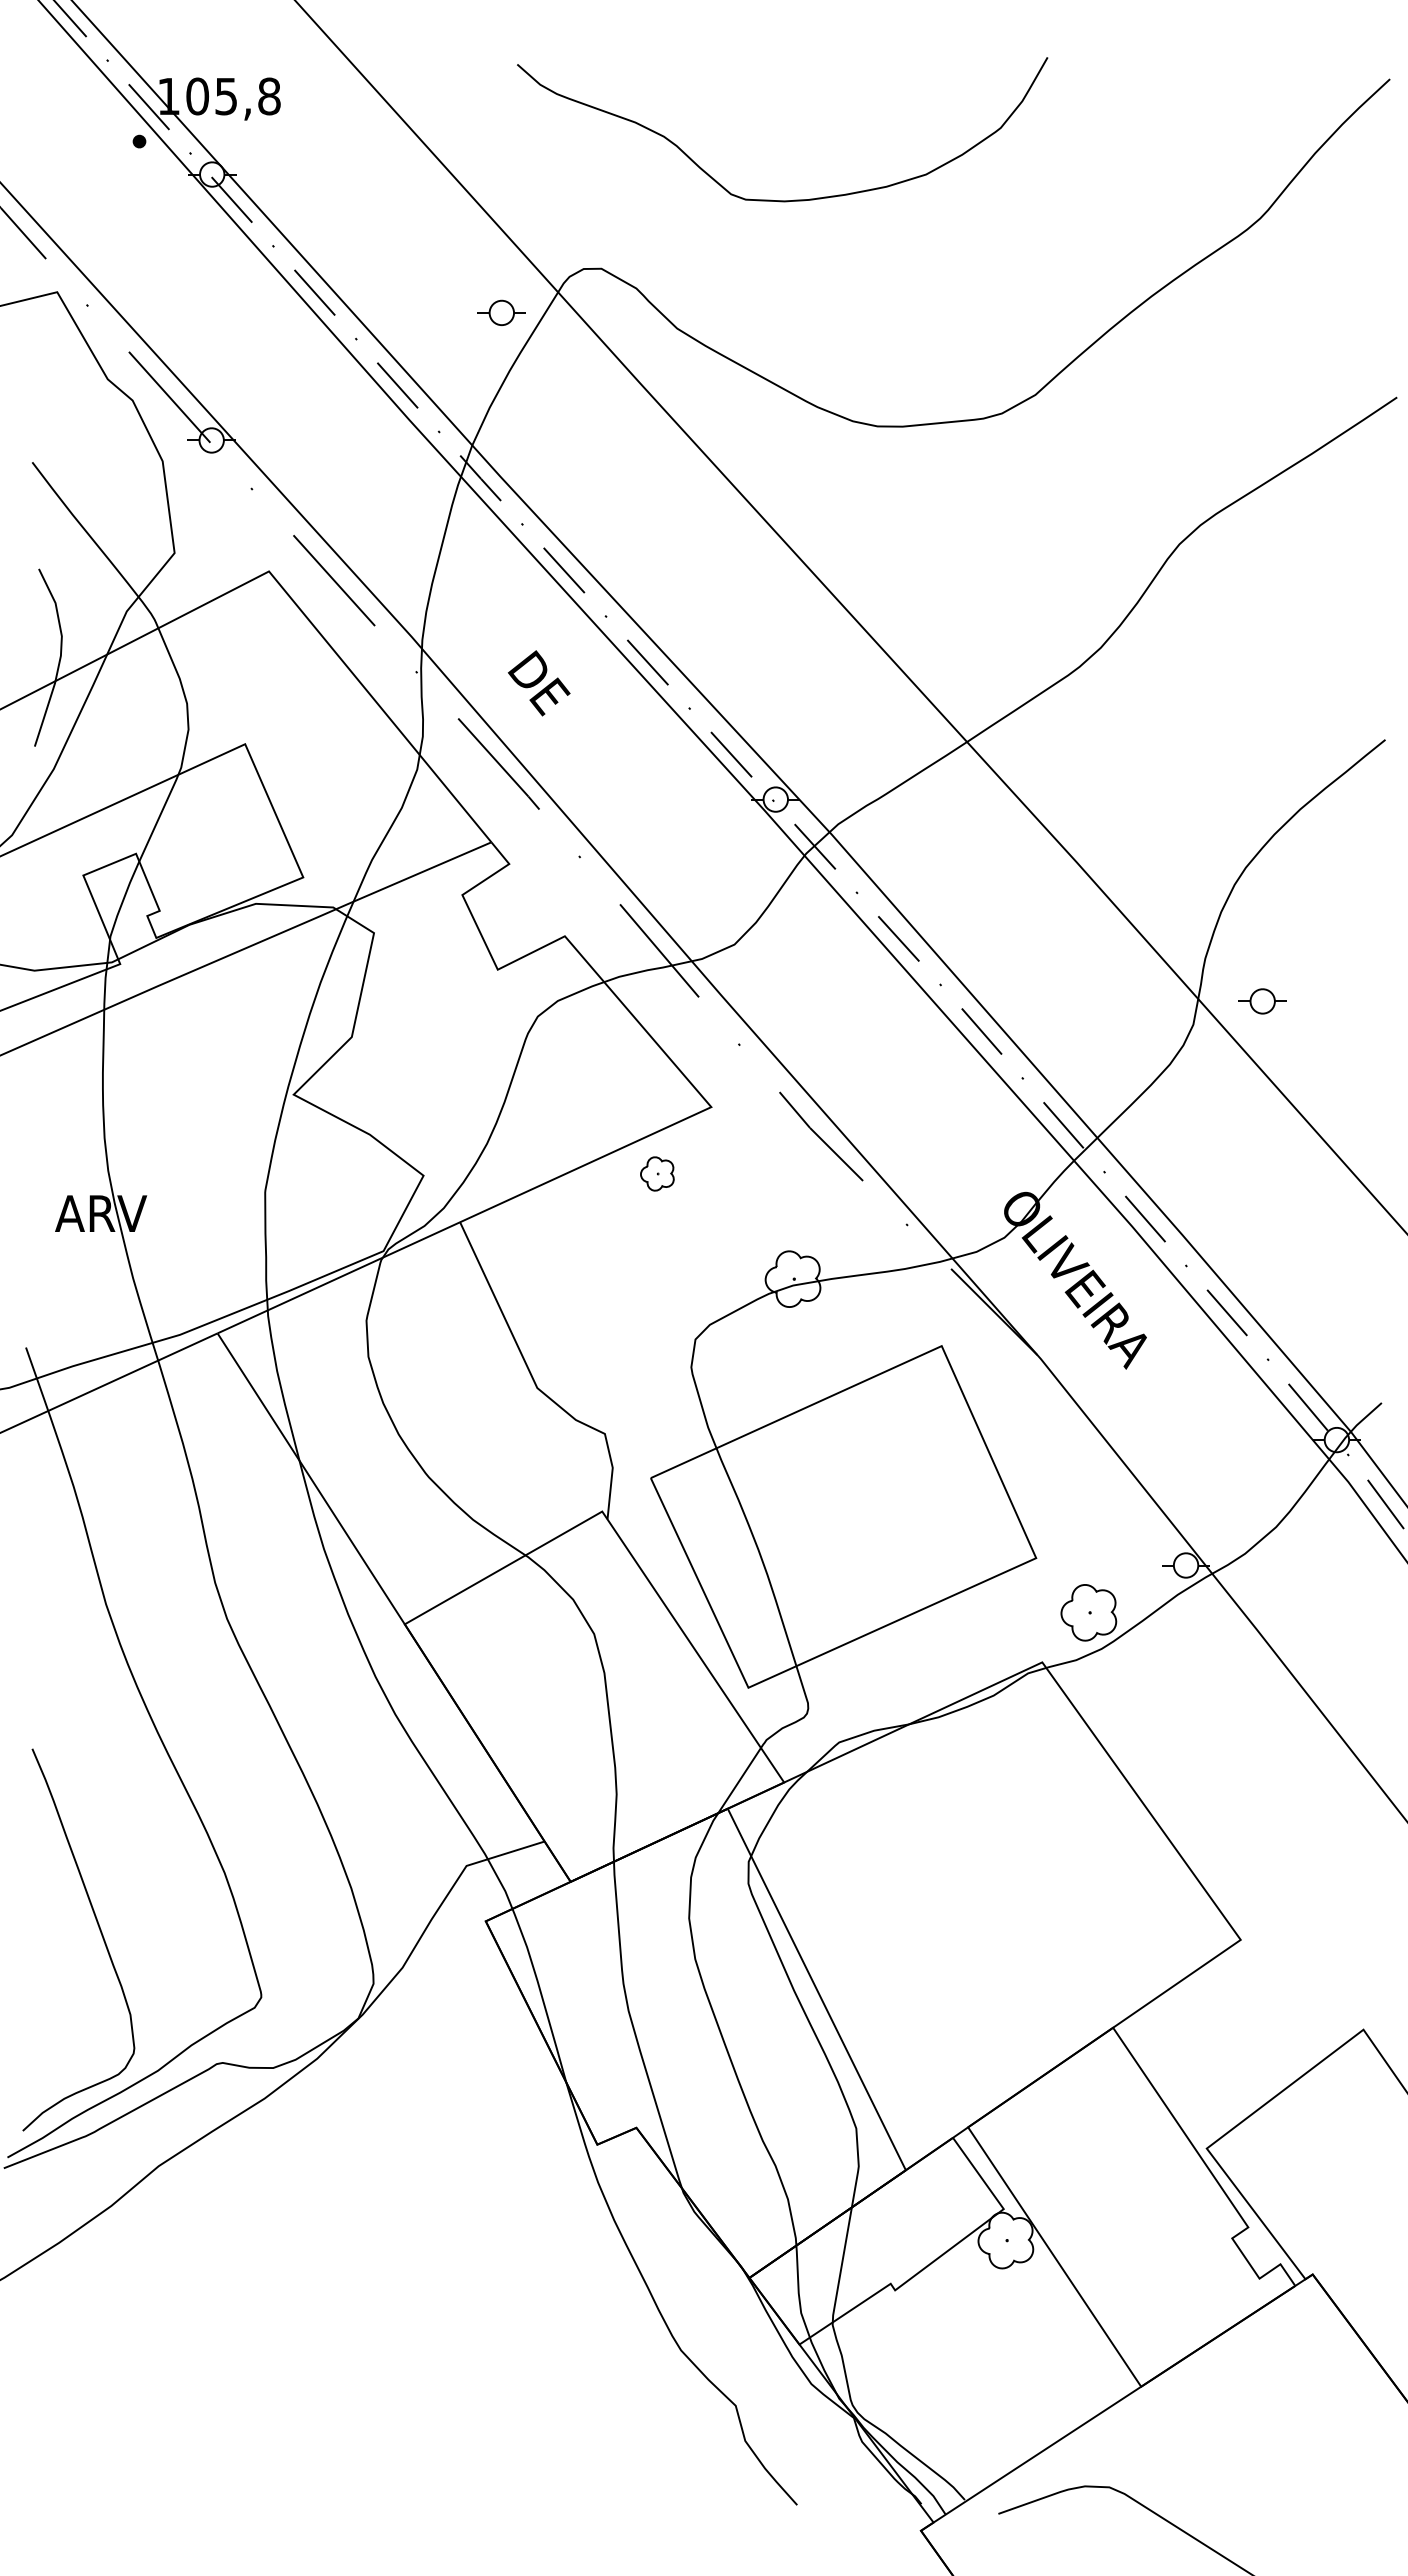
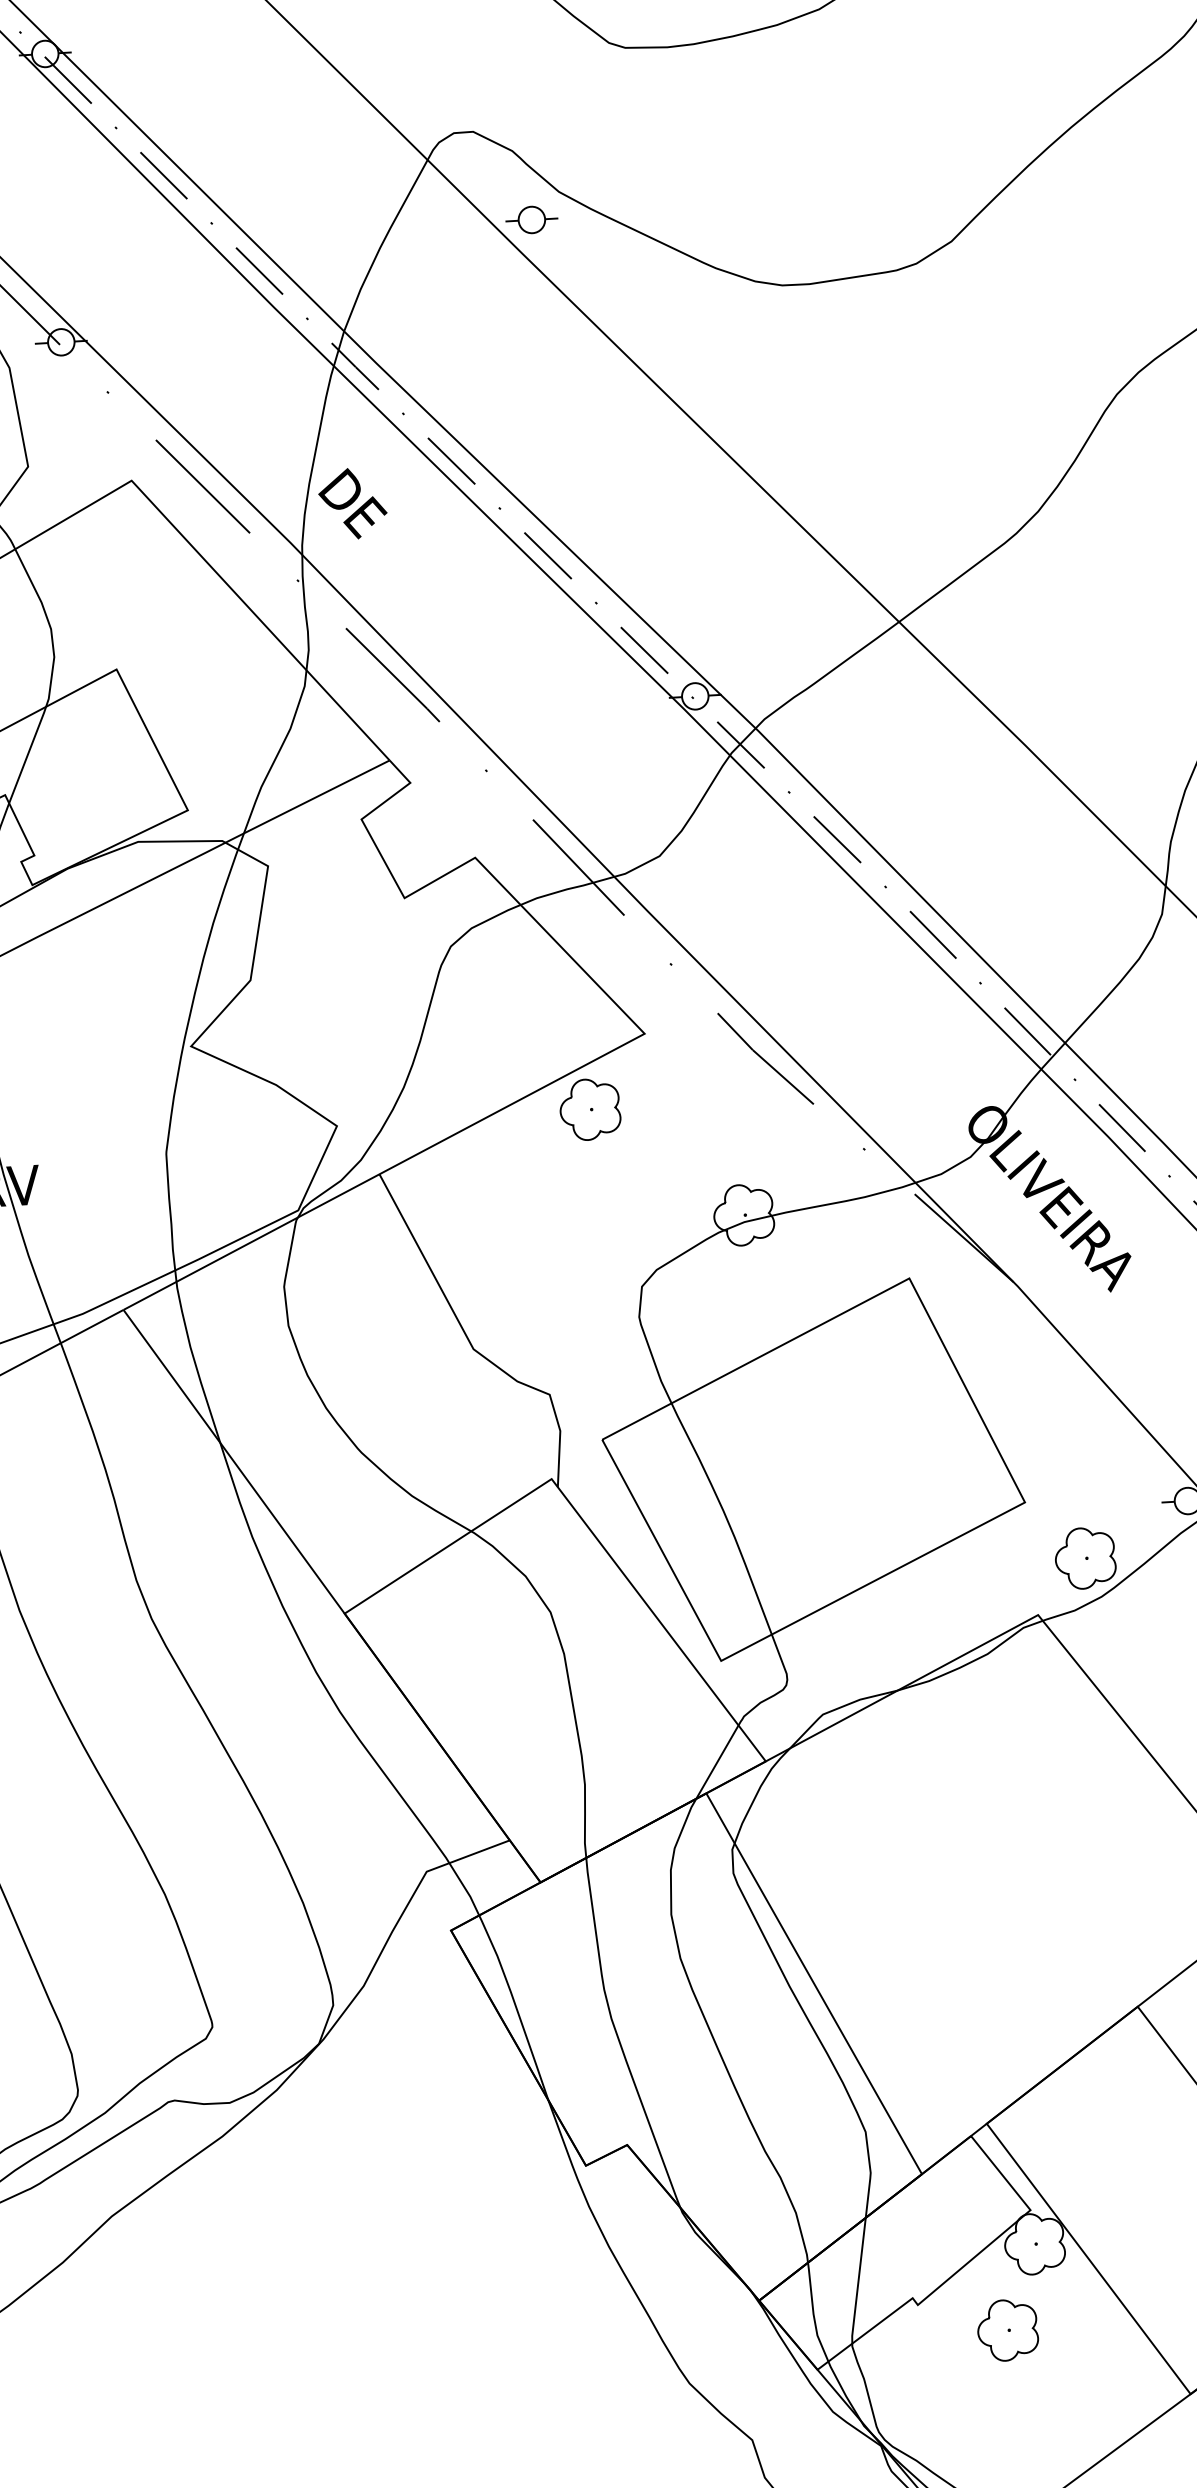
part: (501, 312) -> (531, 219), moved
text: (538, 683) -> (352, 503), moved
part: (657, 1173) -> (590, 1109), size x1.67
part: (976, 2318) -> (1007, 2330), added

